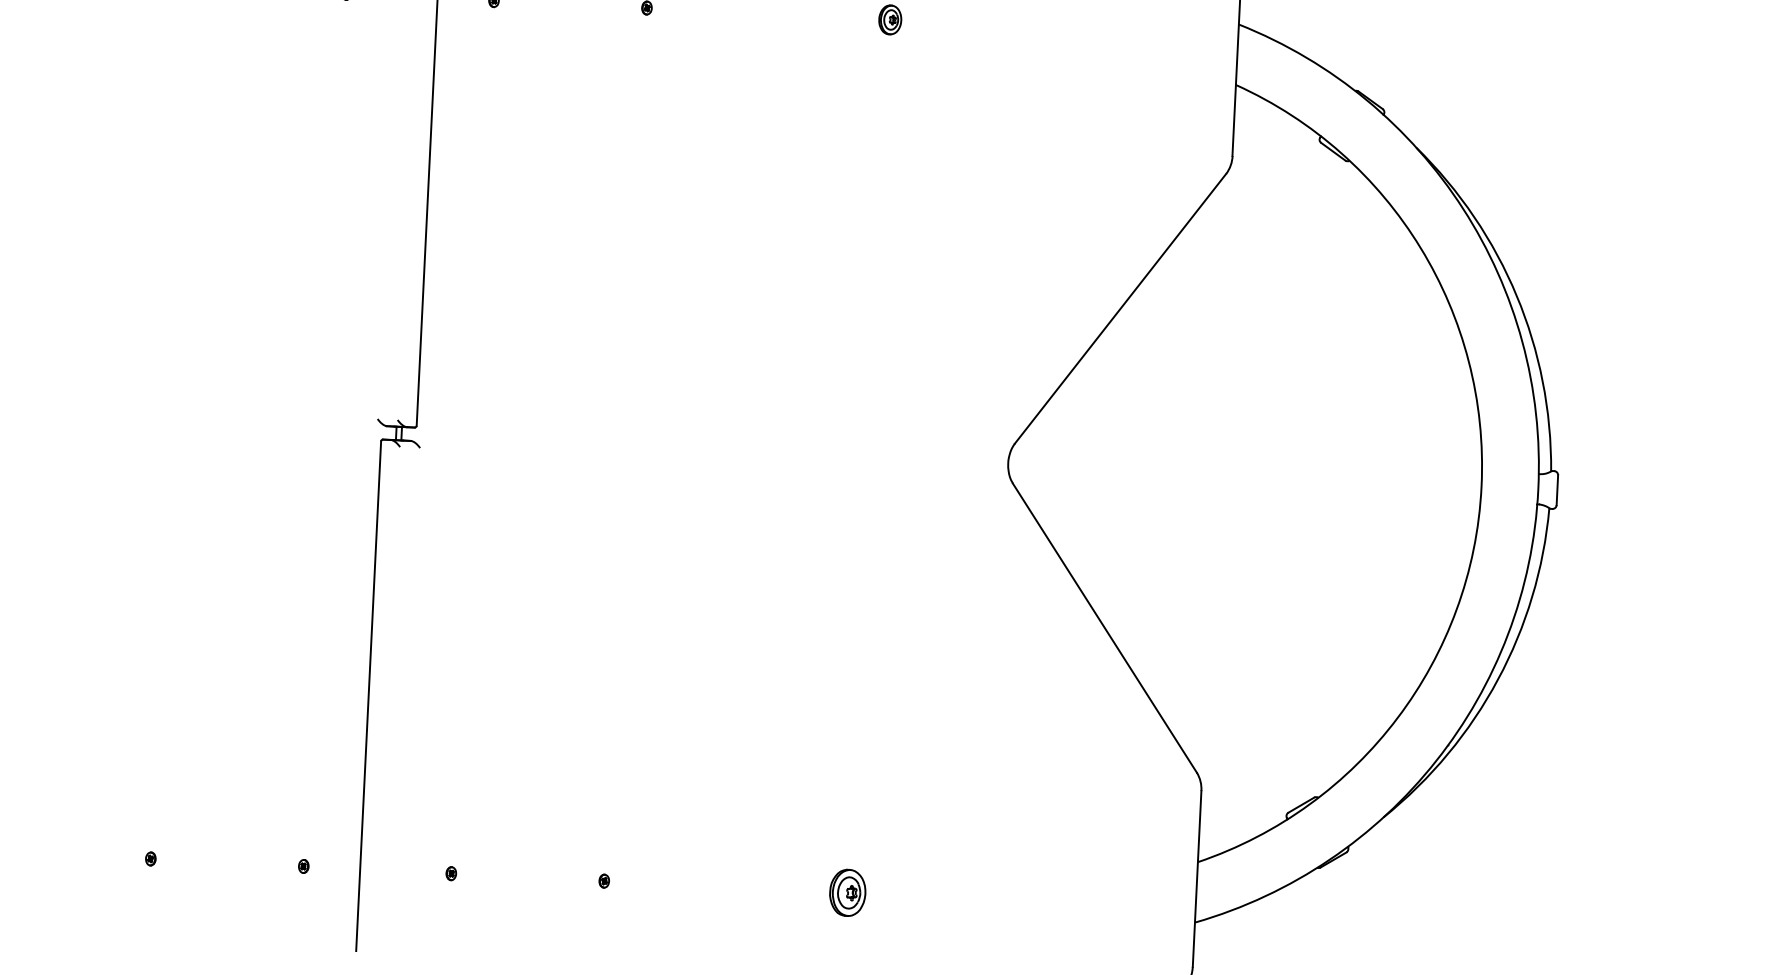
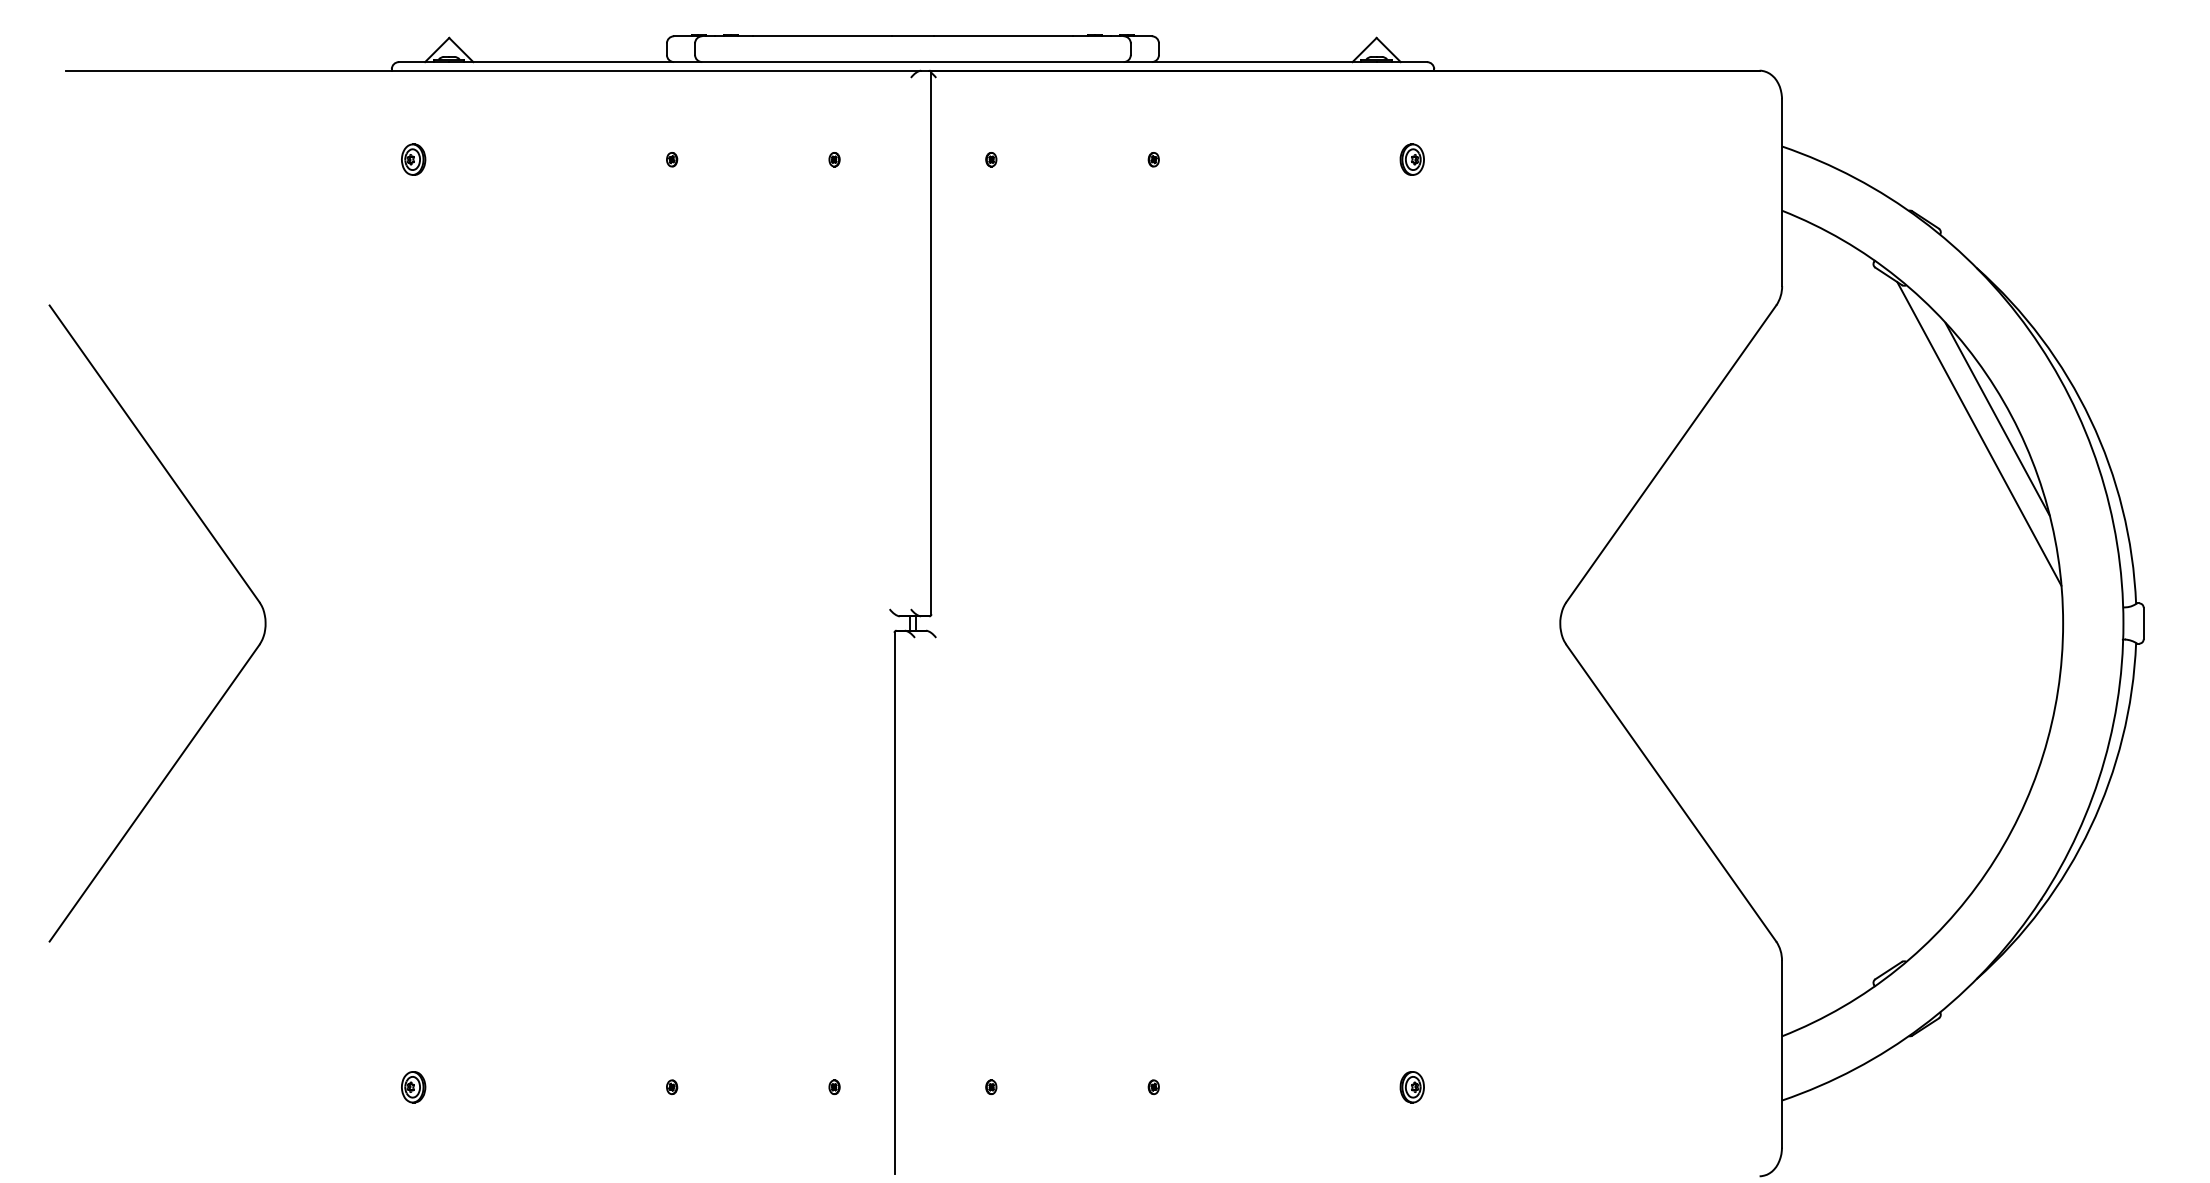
line: (1429, 291) -> (1997, 419), added
line: (1411, 303) -> (1979, 433), added
part: (846, 893) -> (1411, 1087), size x0.62

